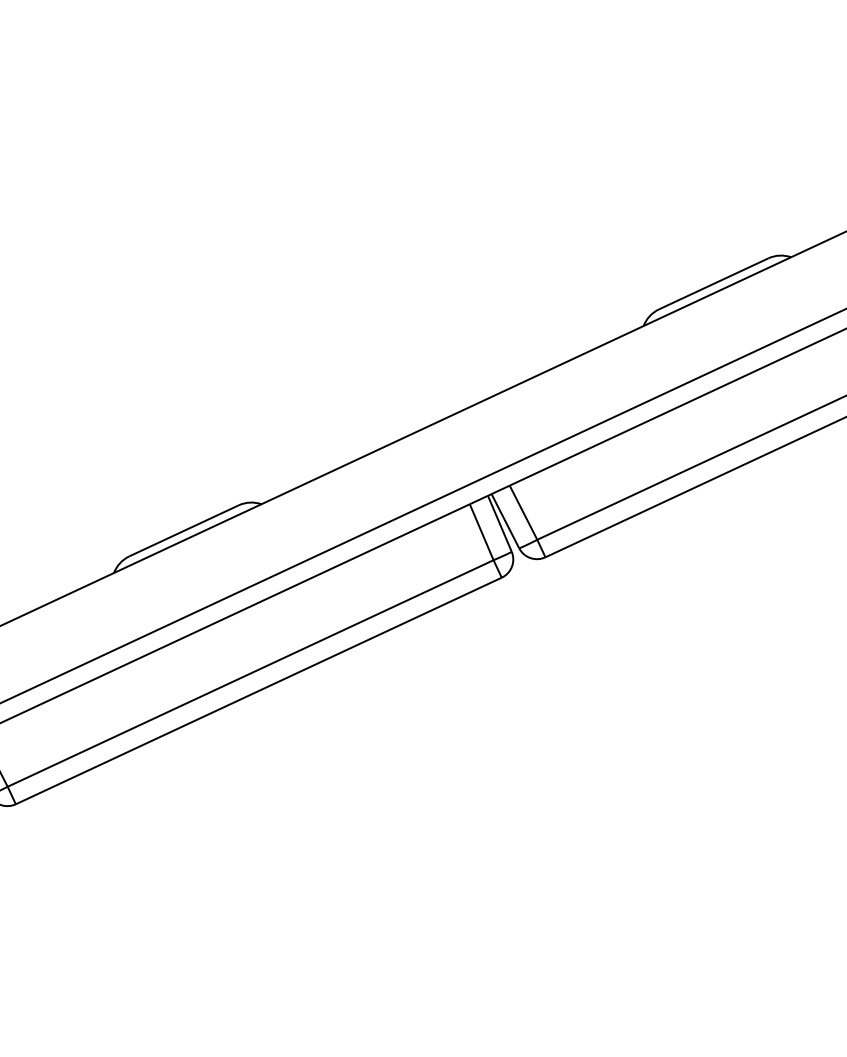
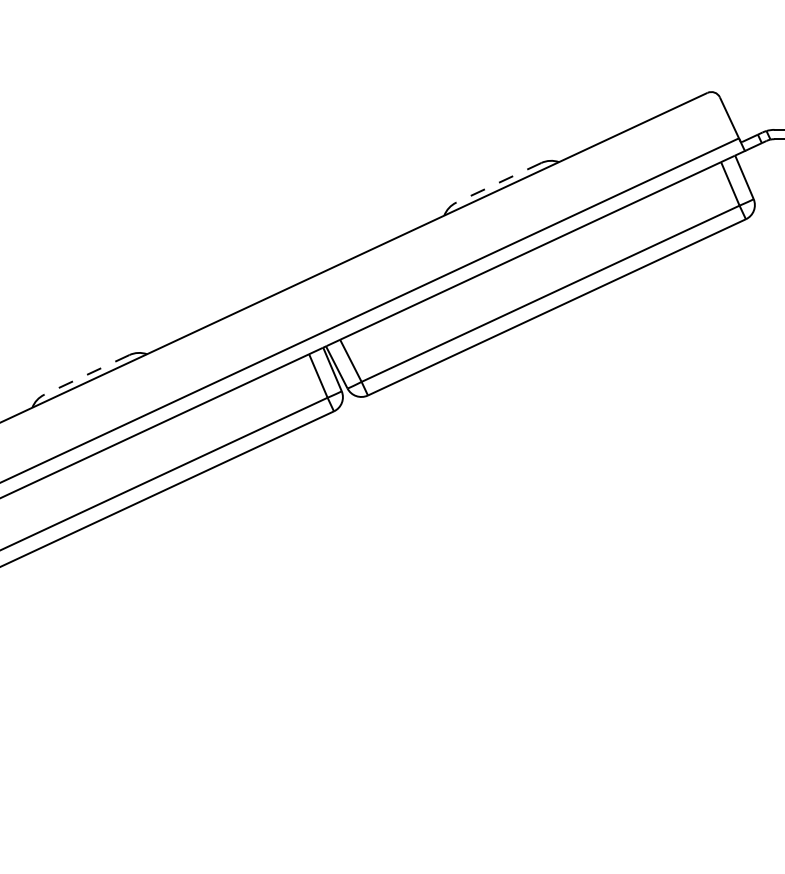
line: (713, 283) -> (498, 182), solid -> dashed
line: (183, 530) -> (86, 374), solid -> dashed

